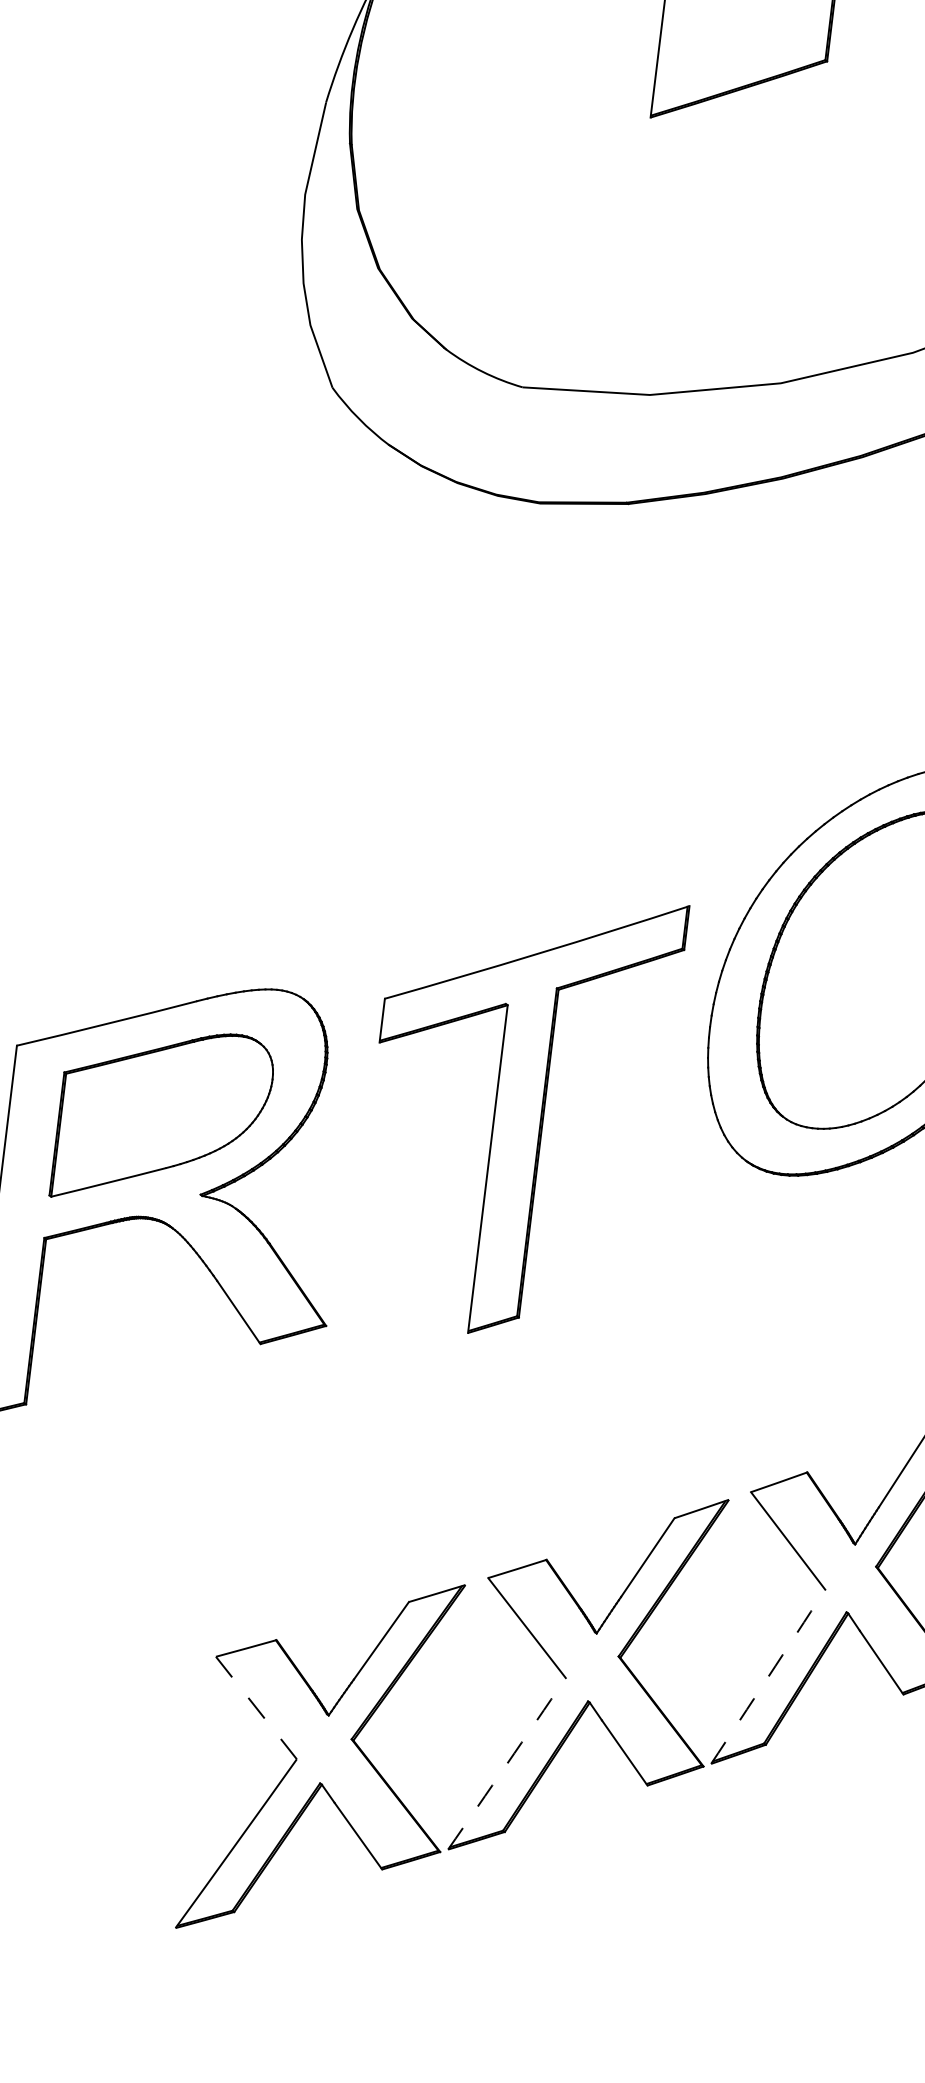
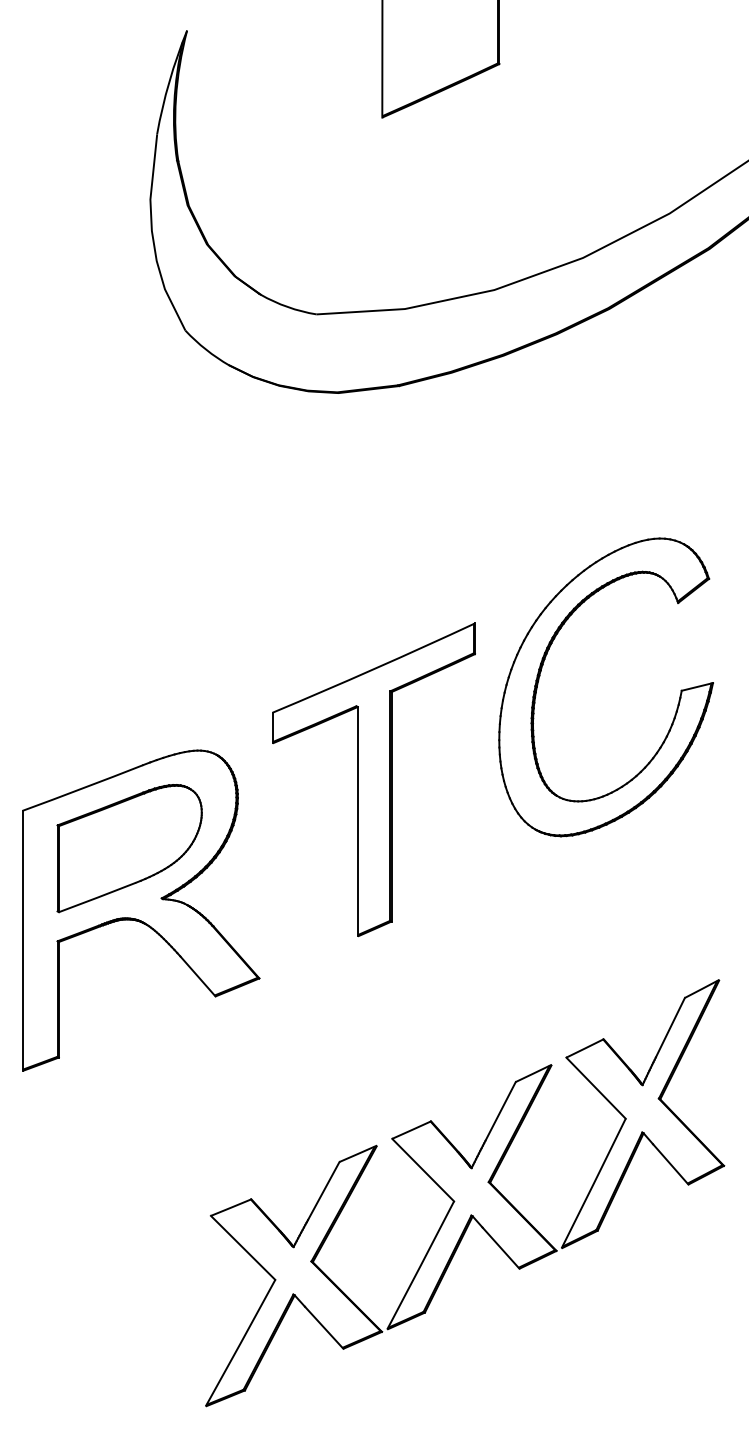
part: (517, 1111) -> (373, 779), moved
arc: (768, 1676) -> (593, 1183), dashed -> solid
line: (256, 1708) -> (243, 1248), dashed -> solid
arc: (506, 1763) -> (420, 1265), dashed -> solid

